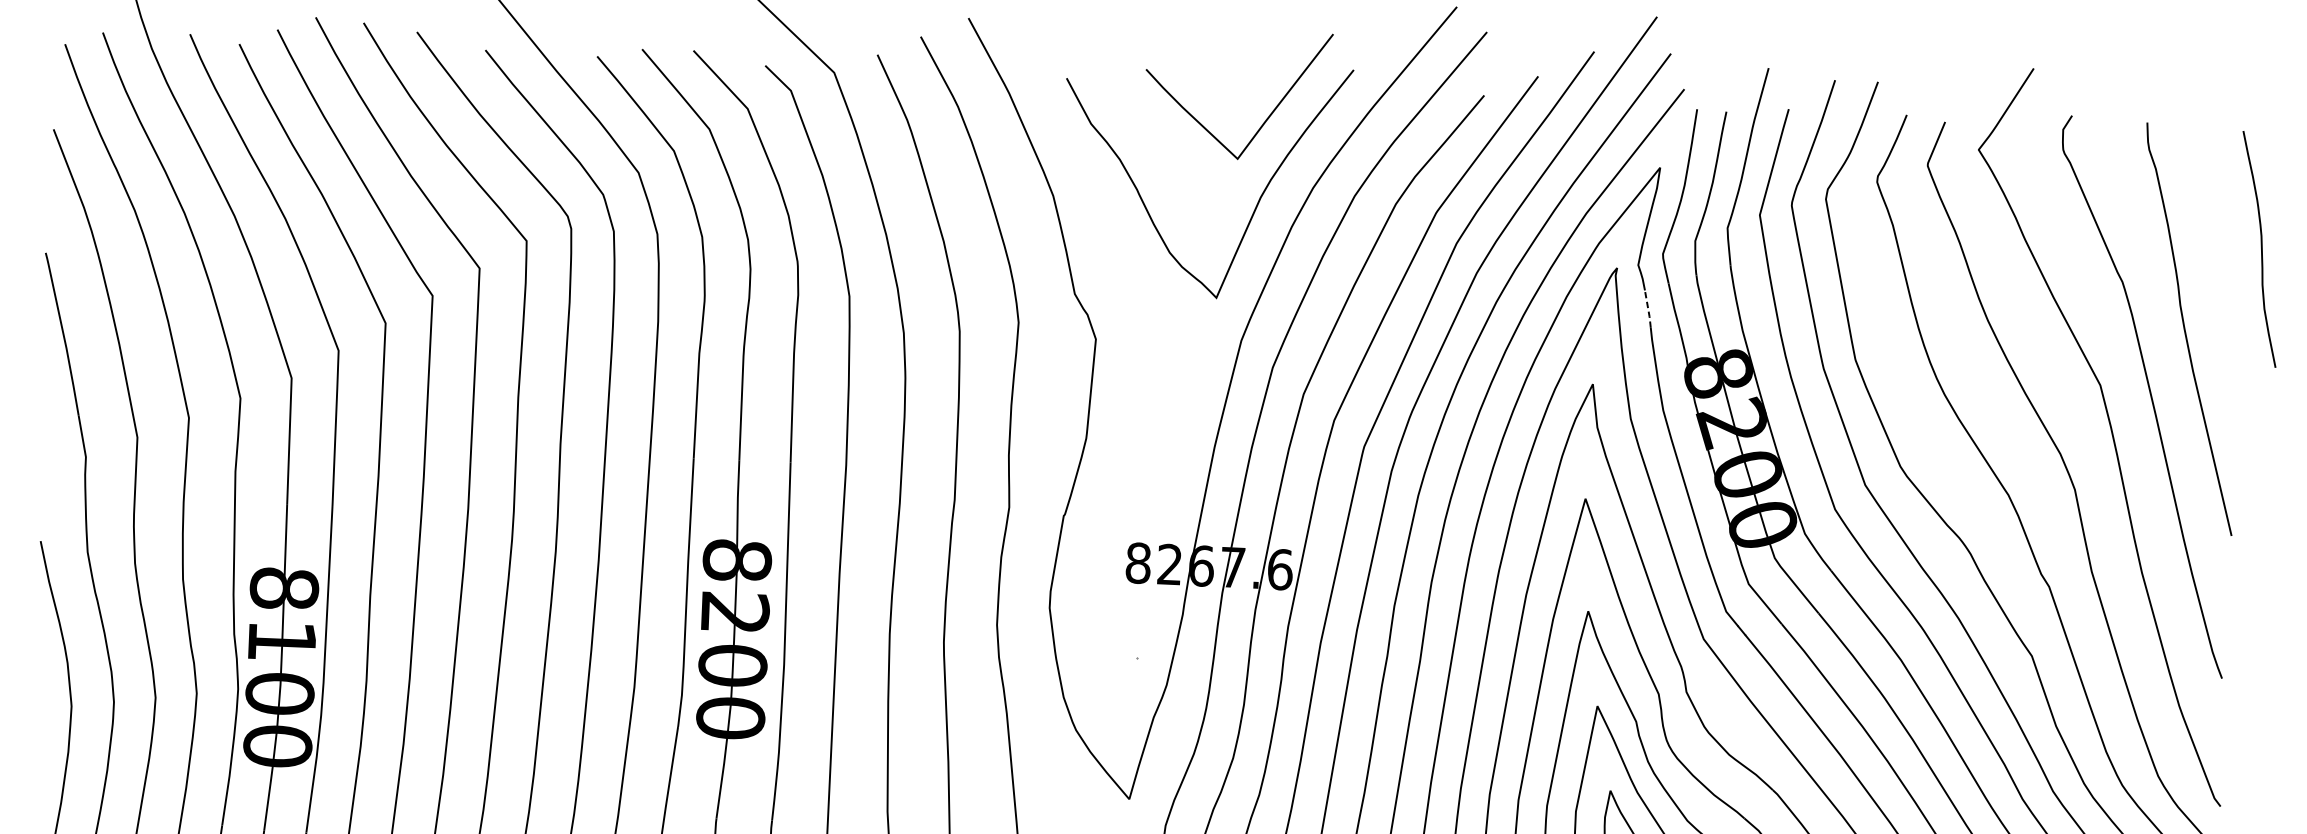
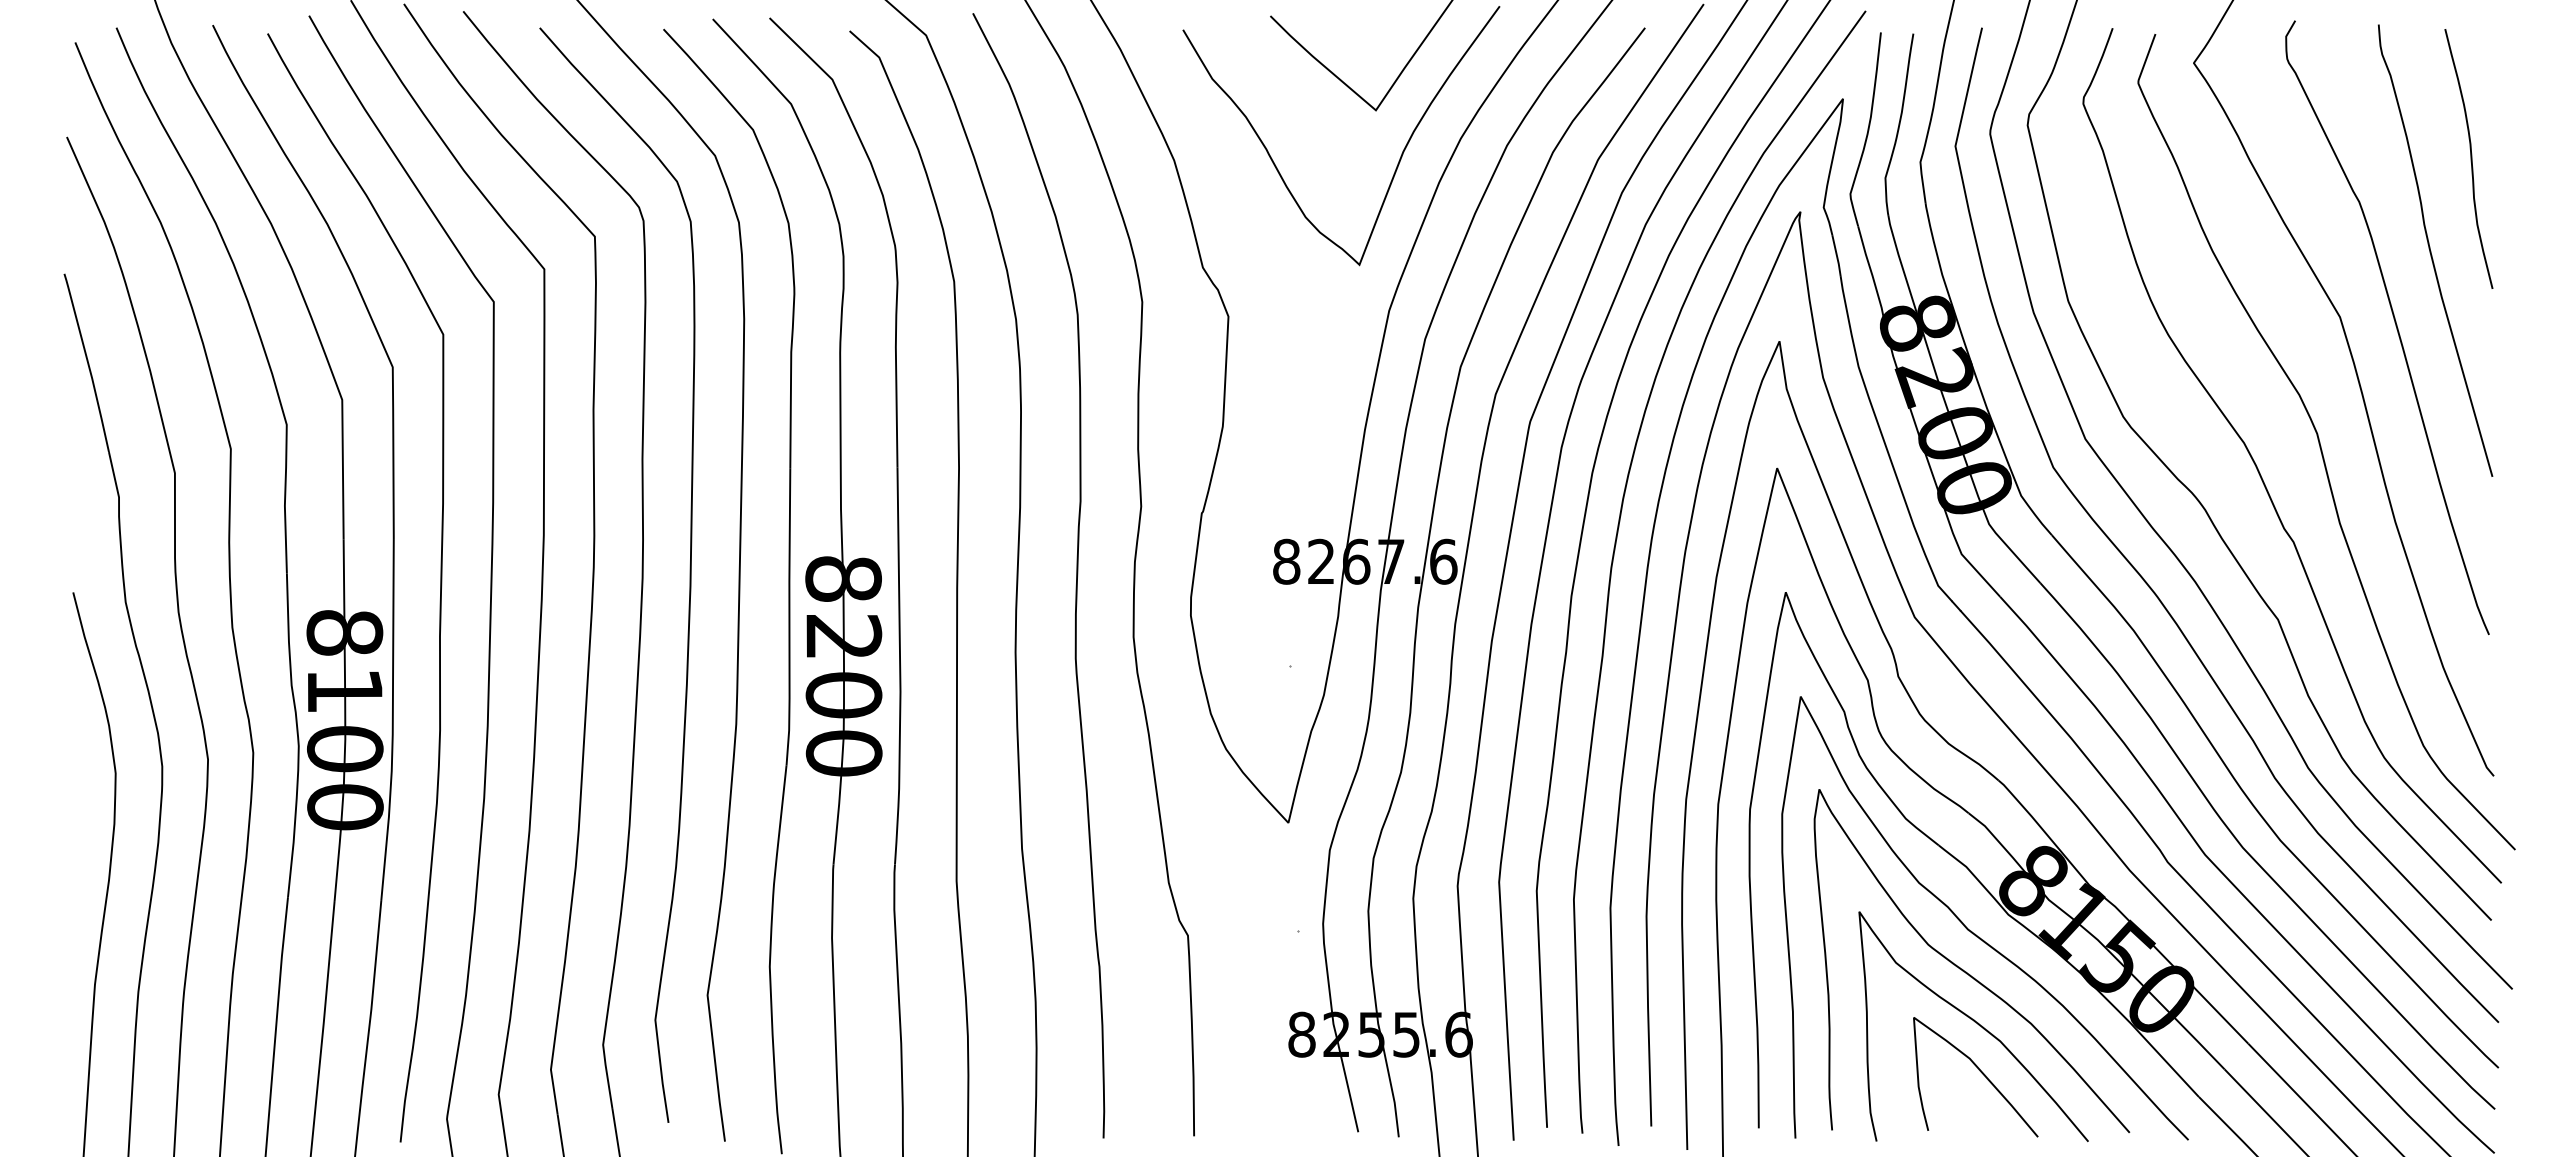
curve: (2260, 249) -> (2470, 158), moved
line: (1648, 309) -> (1837, 256), dashed -> solid

